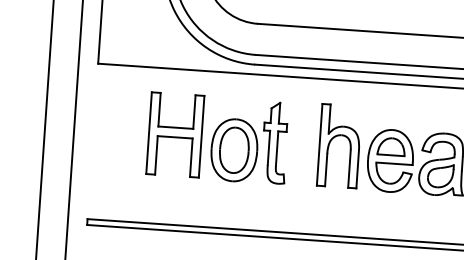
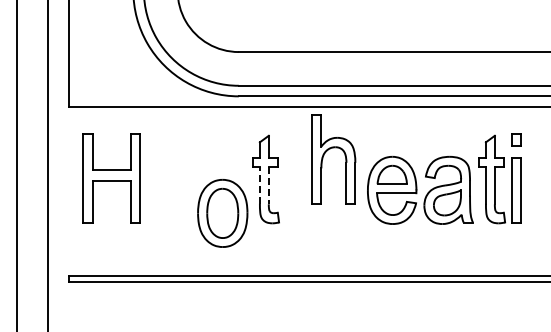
part: (175, 135) -> (111, 178), moved
part: (330, 142) -> (324, 155), moved
line: (268, 147) -> (259, 184), solid -> dashed
line: (276, 148) -> (268, 185), solid -> dashed
part: (234, 150) -> (222, 213), moved

